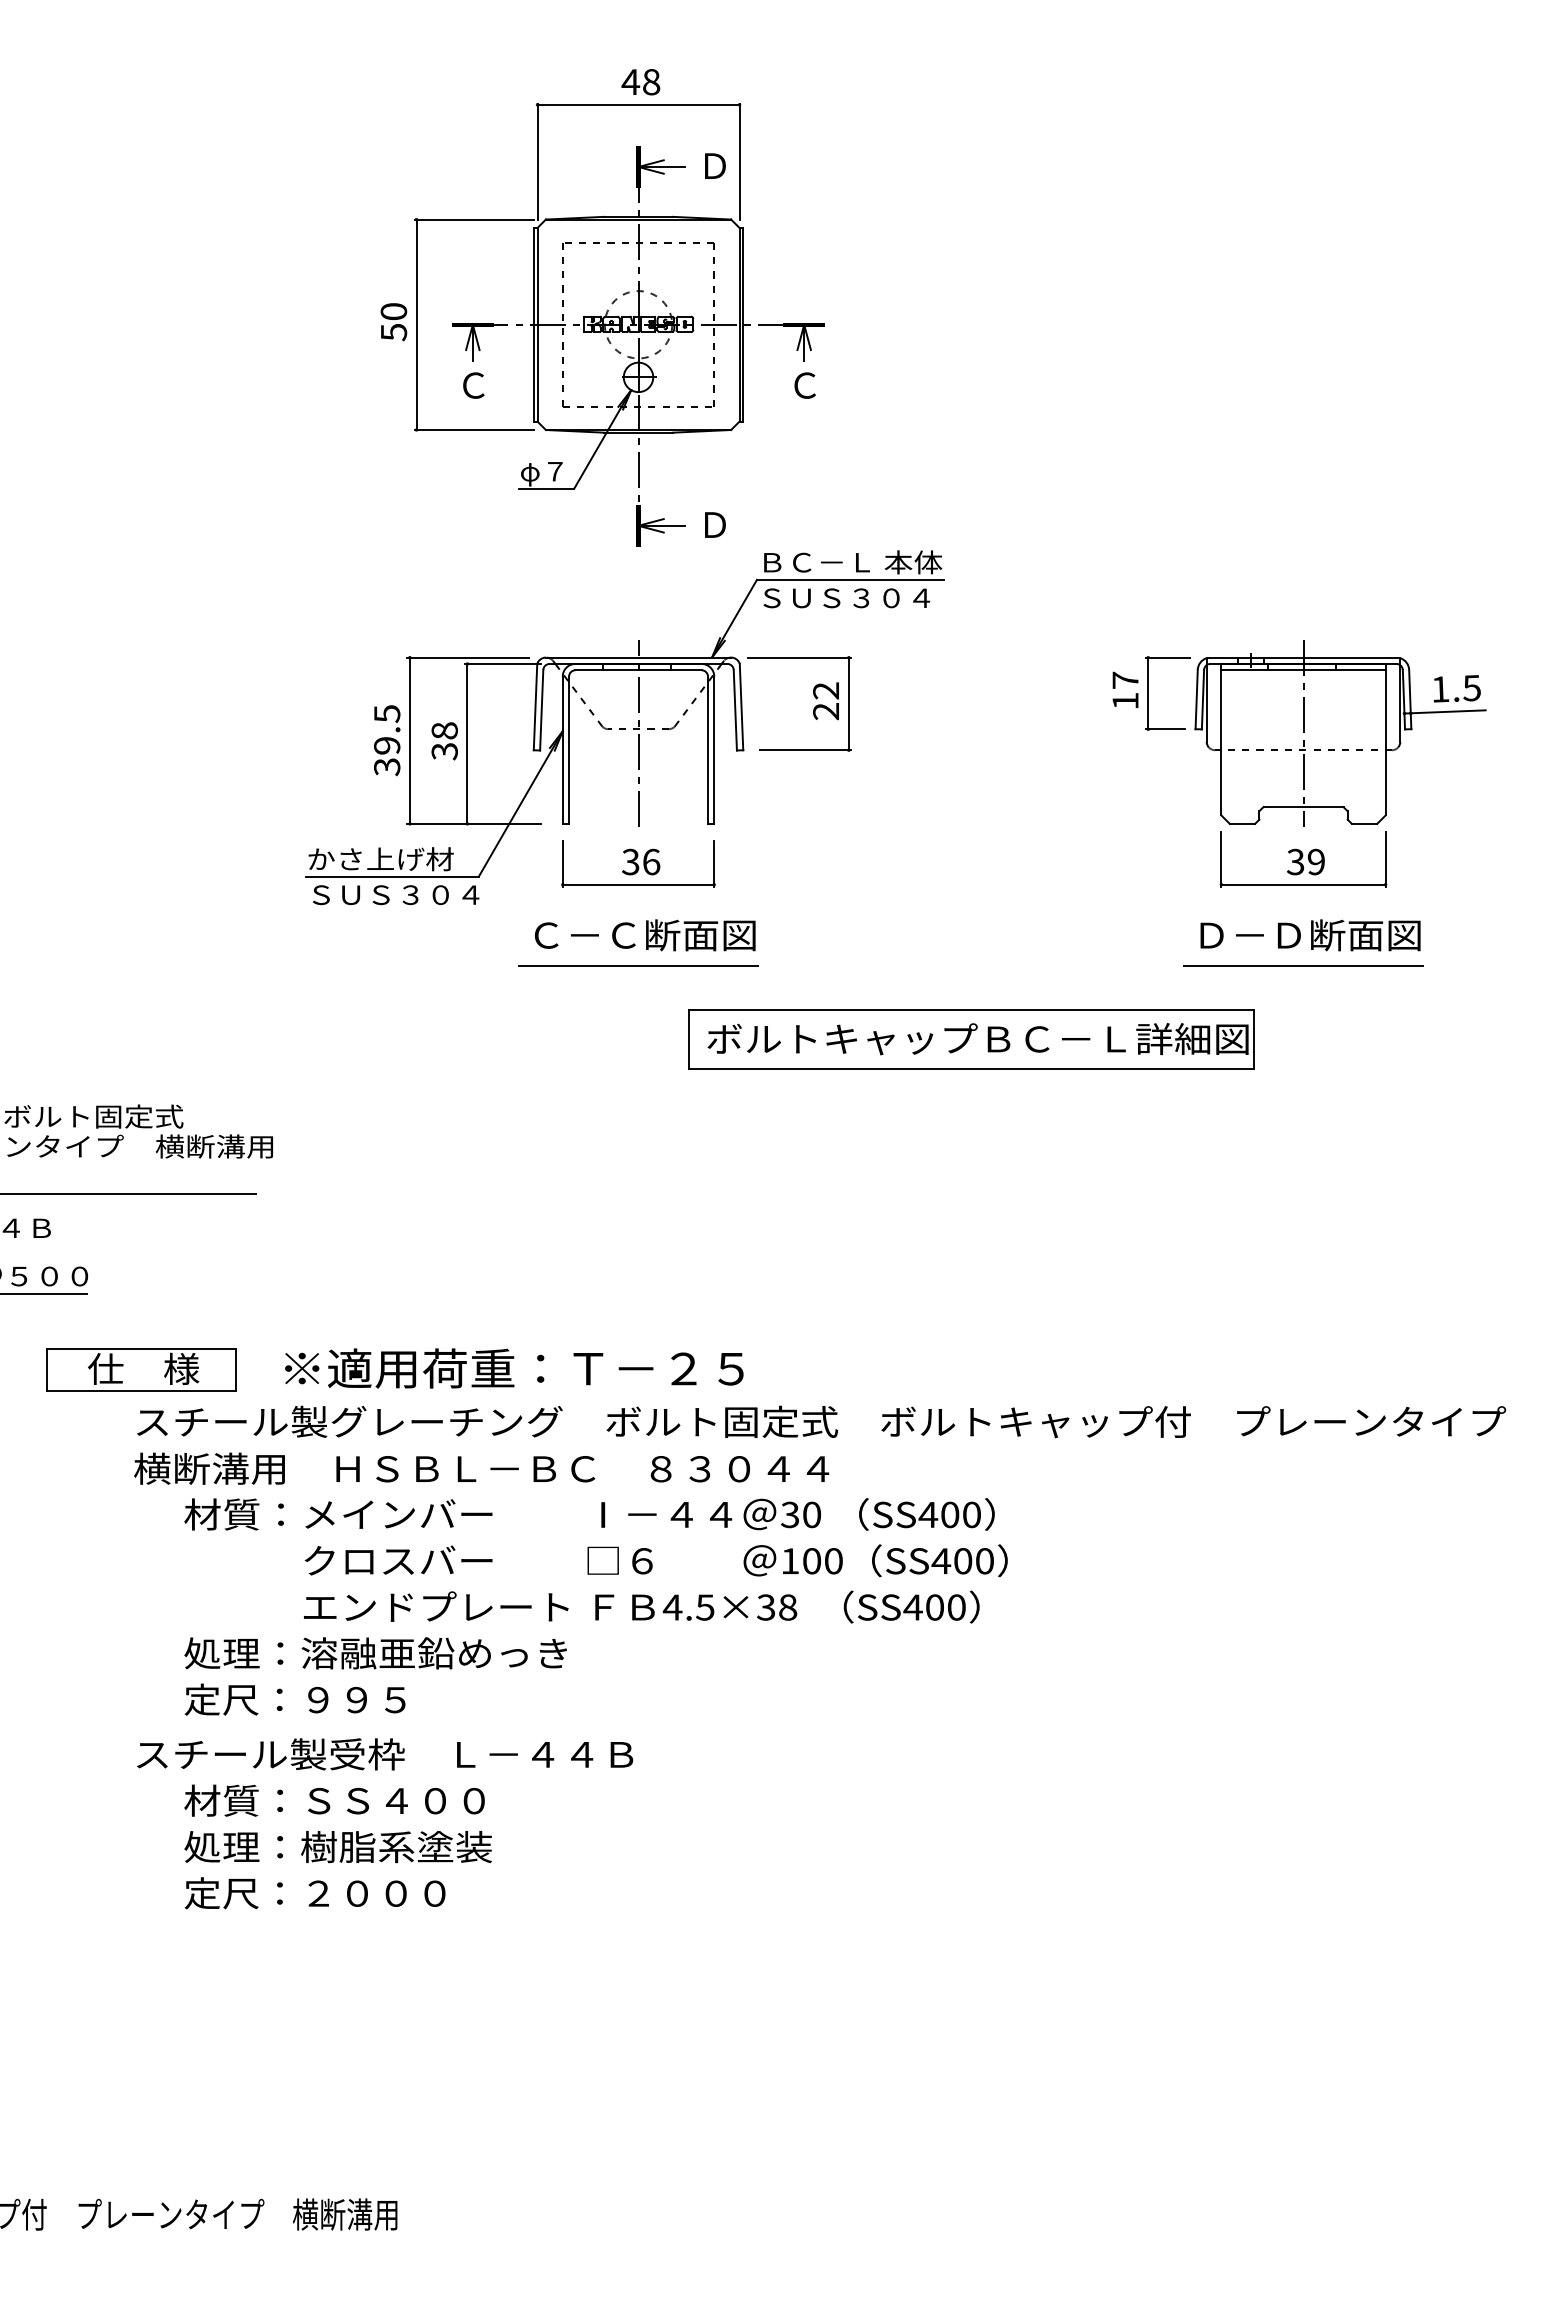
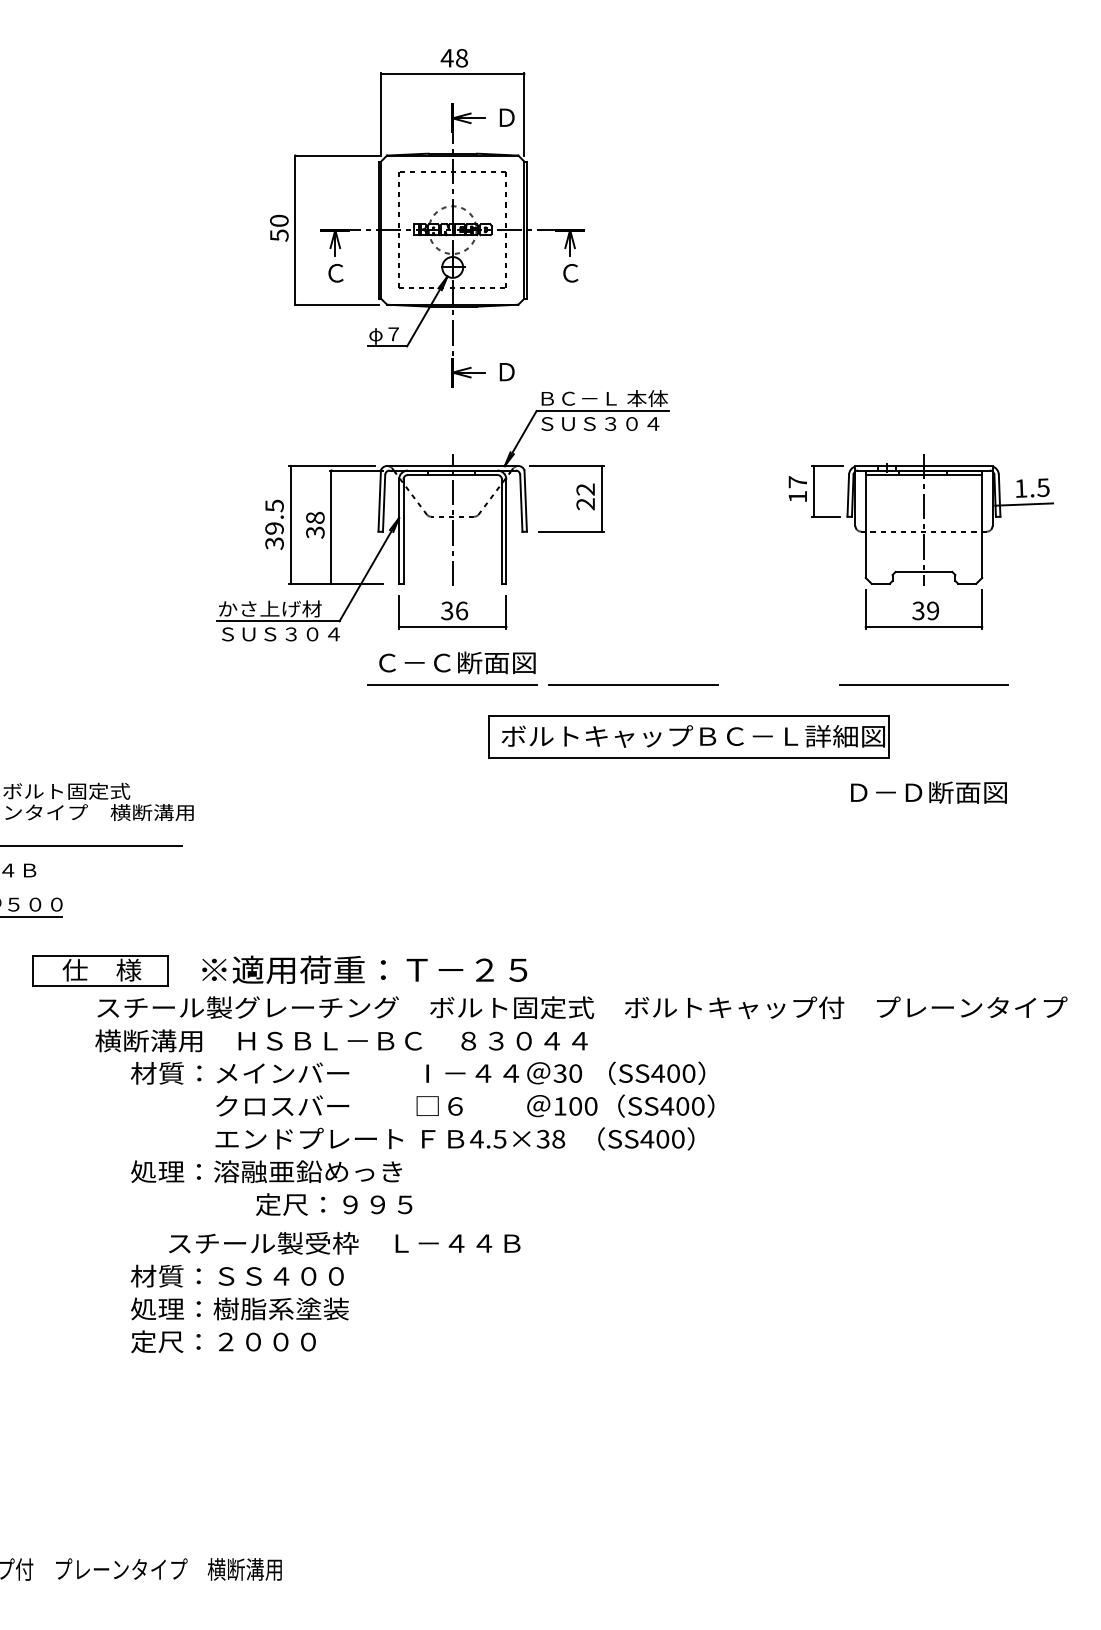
text: (1310, 935) -> (928, 792), moved
line: (893, 965) -> (633, 684), added
text: (294, 1699) -> (333, 1204), moved
text: (385, 1754) -> (344, 1243), moved

